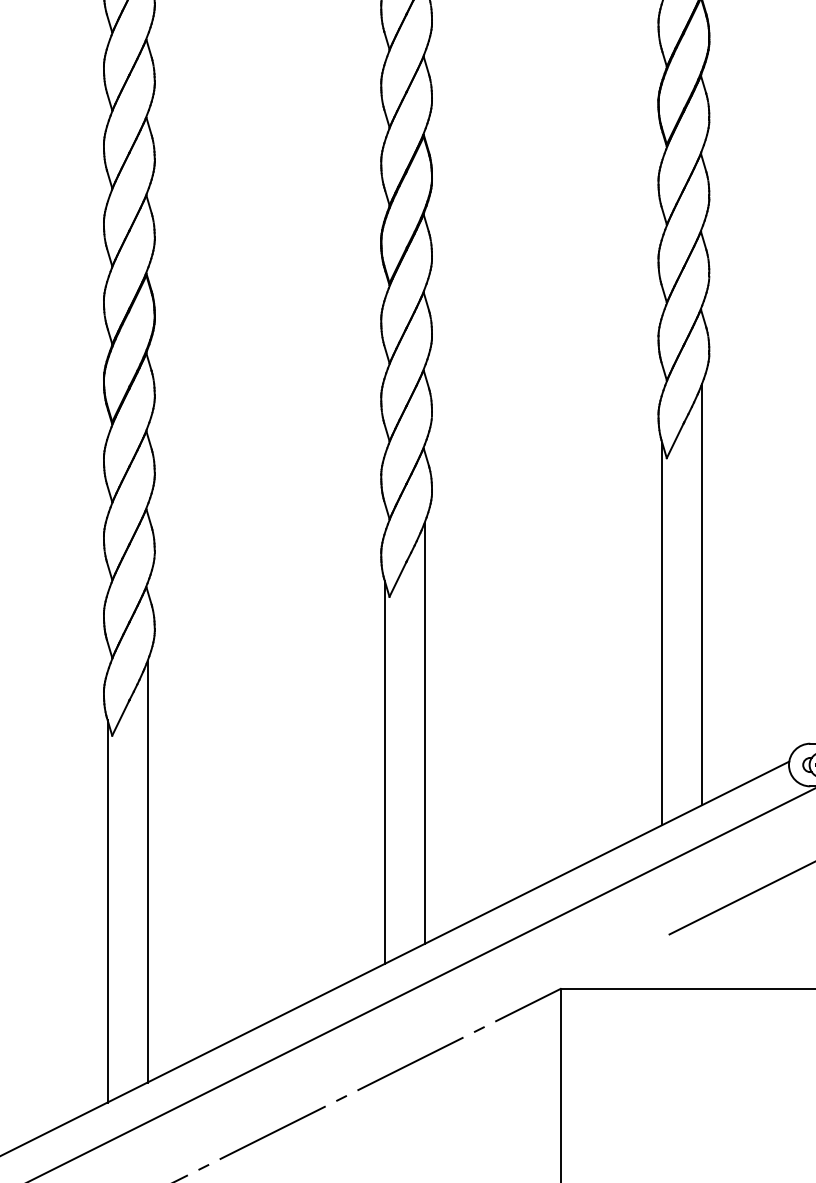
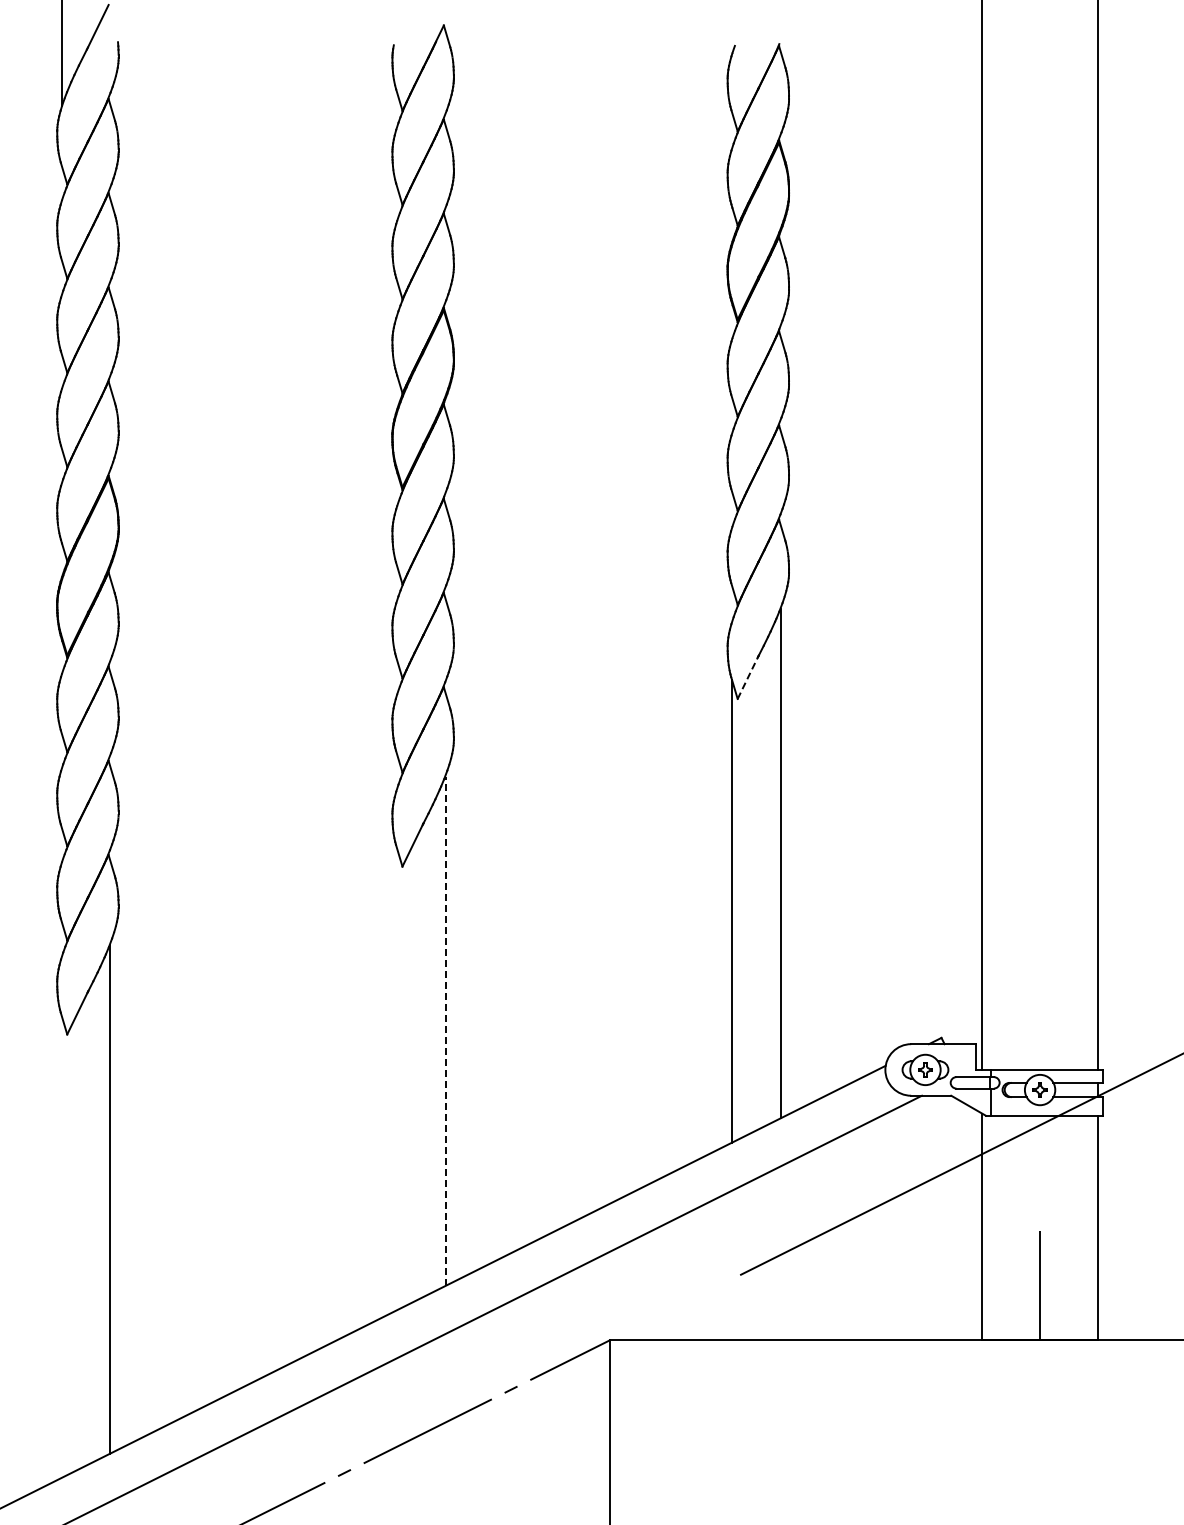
line: (675, 440) -> (748, 677), solid -> dashed
line: (425, 733) -> (445, 1031), solid -> dashed
line: (384, 772) -> (396, 1078), removed
line: (107, 911) -> (61, 1246), removed

